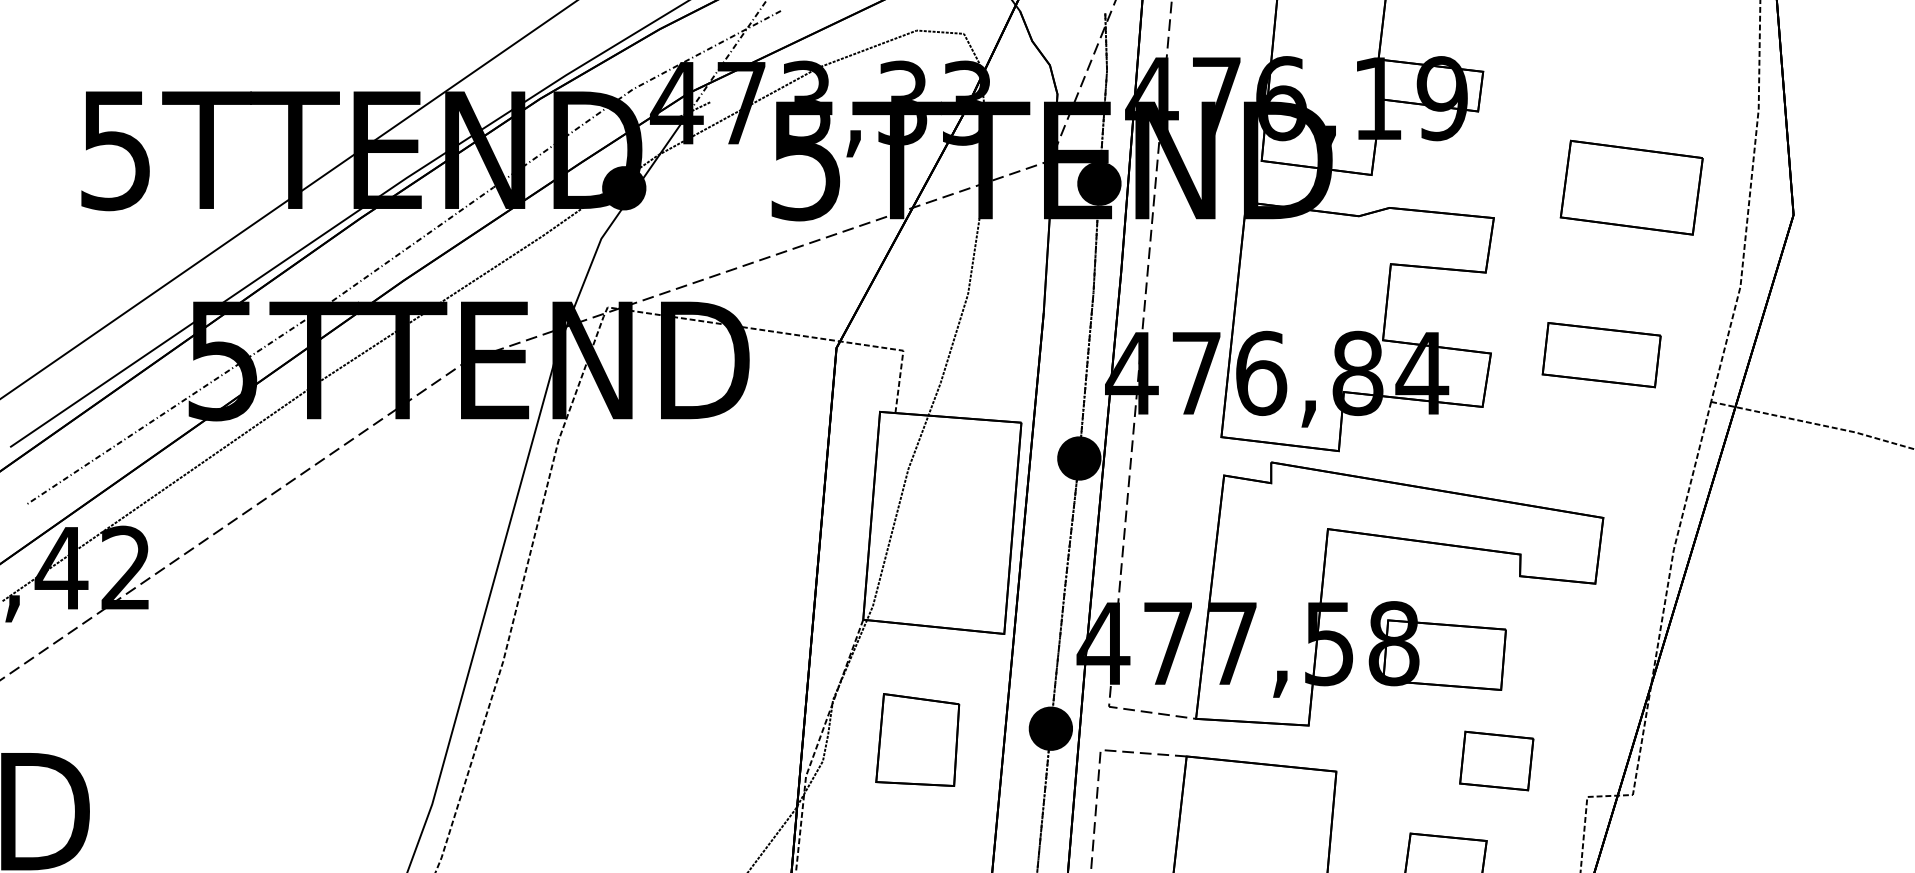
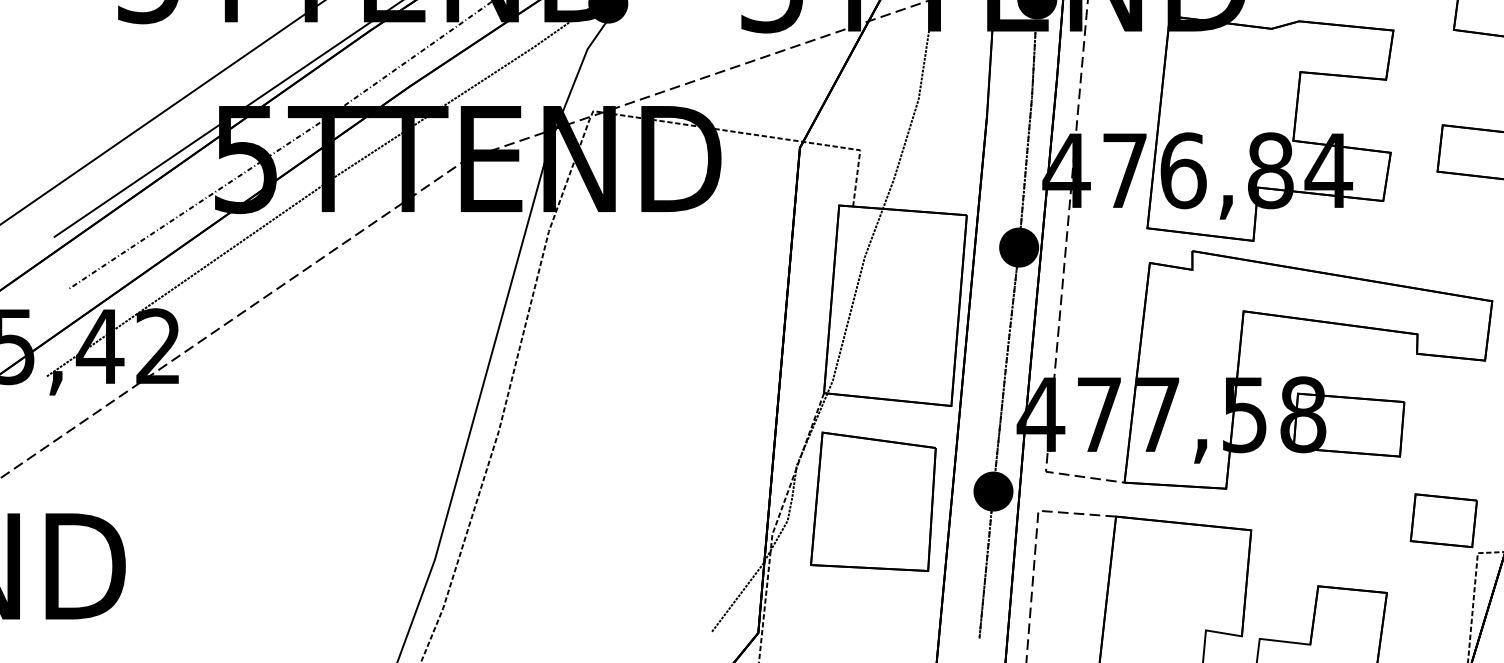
part: (917, 739) -> (873, 501), size x1.67
part: (1496, 760) -> (1443, 520), moved

